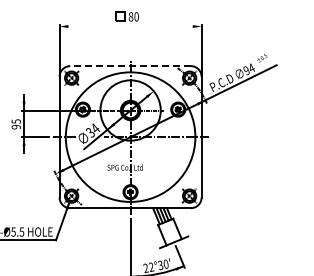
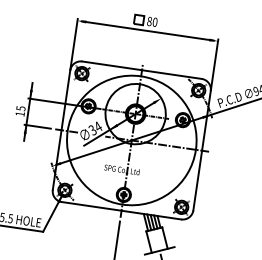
line: (130, 26) -> (147, 30), added
line: (130, 66) -> (141, 70), dashed -> solid
text: (15, 127) -> (19, 114), 95 -> 15

